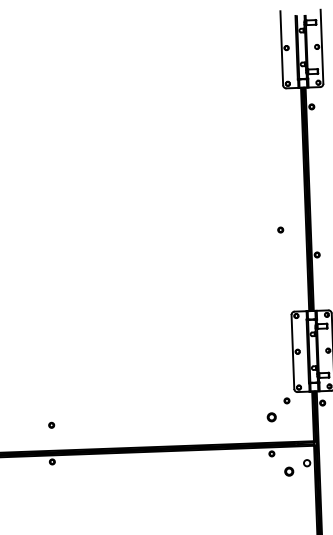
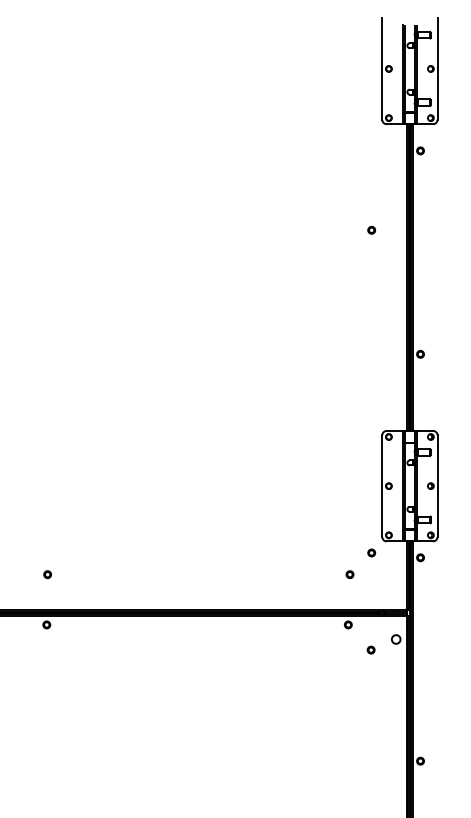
part: (280, 229) -> (371, 229), moved
part: (271, 417) -> (349, 574), size x0.62
part: (288, 471) -> (370, 649), size x0.62

